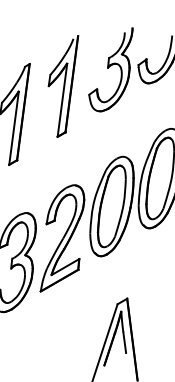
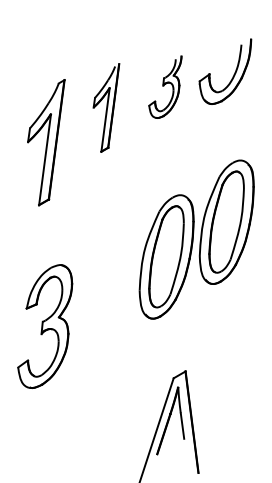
part: (111, 69) -> (165, 86), size x0.6
part: (63, 86) -> (106, 107), size x0.7
part: (62, 238) -> (105, 296), removed

